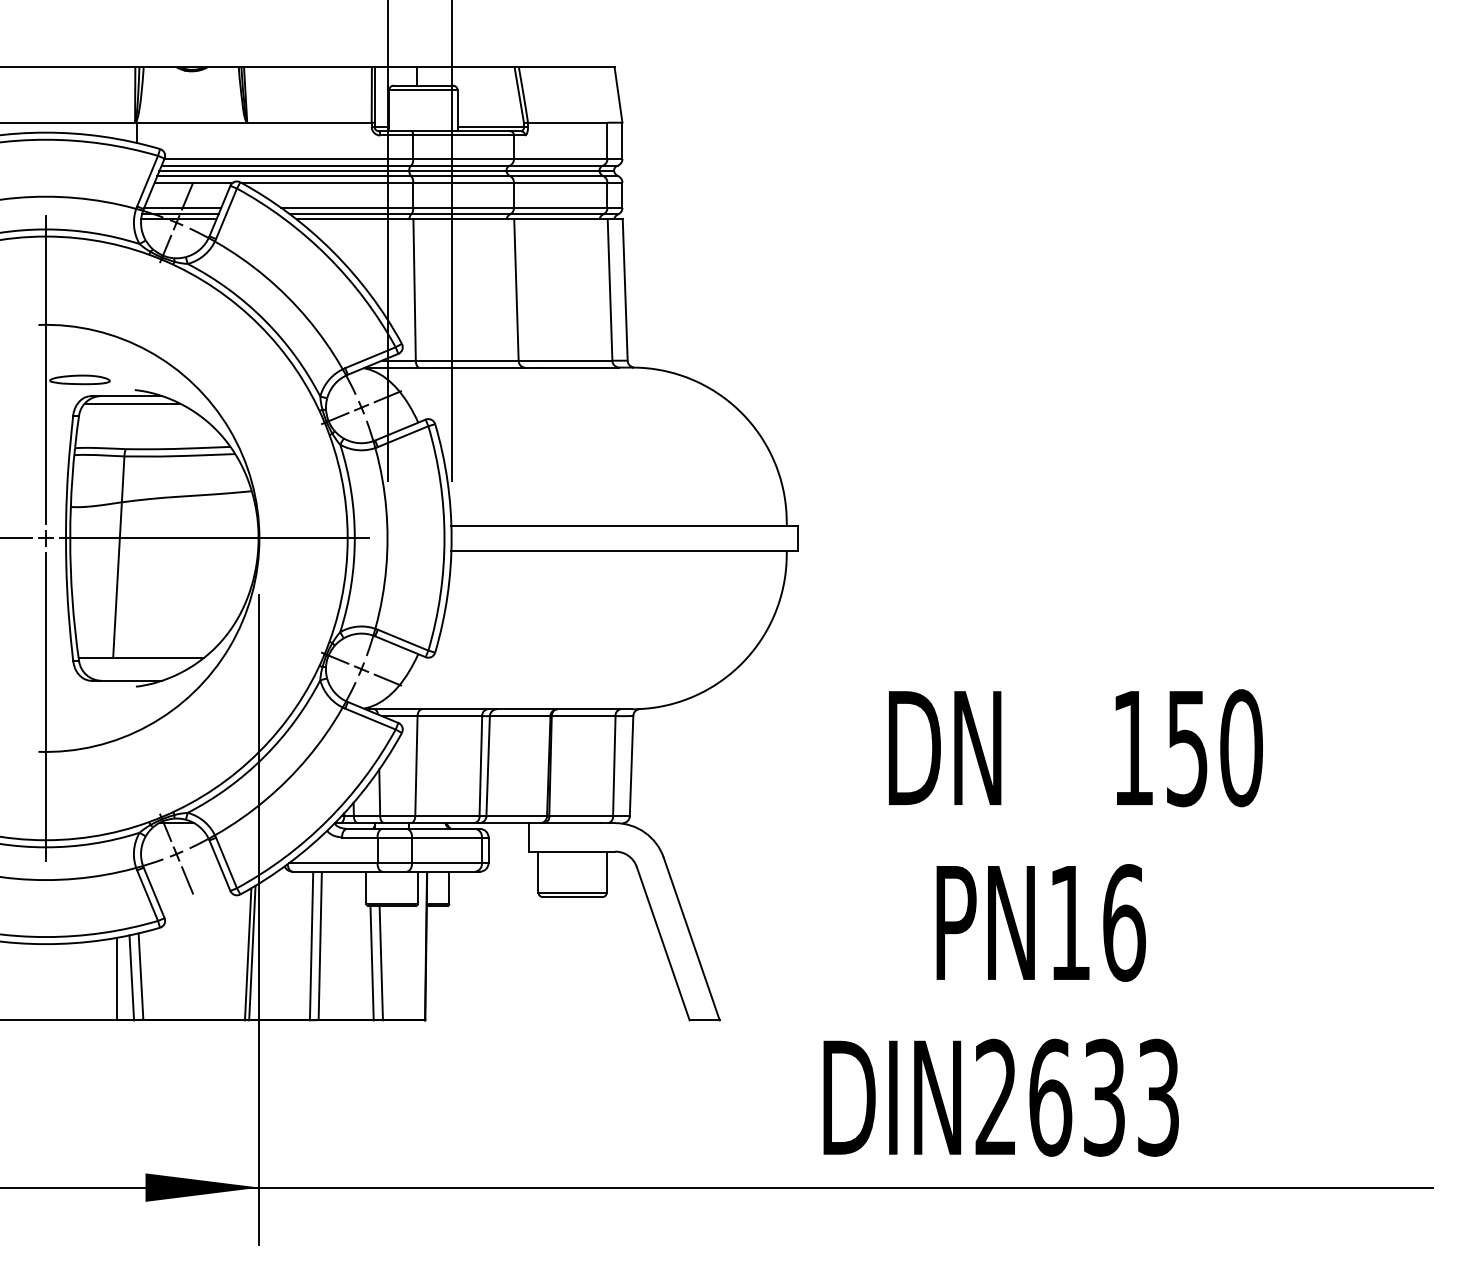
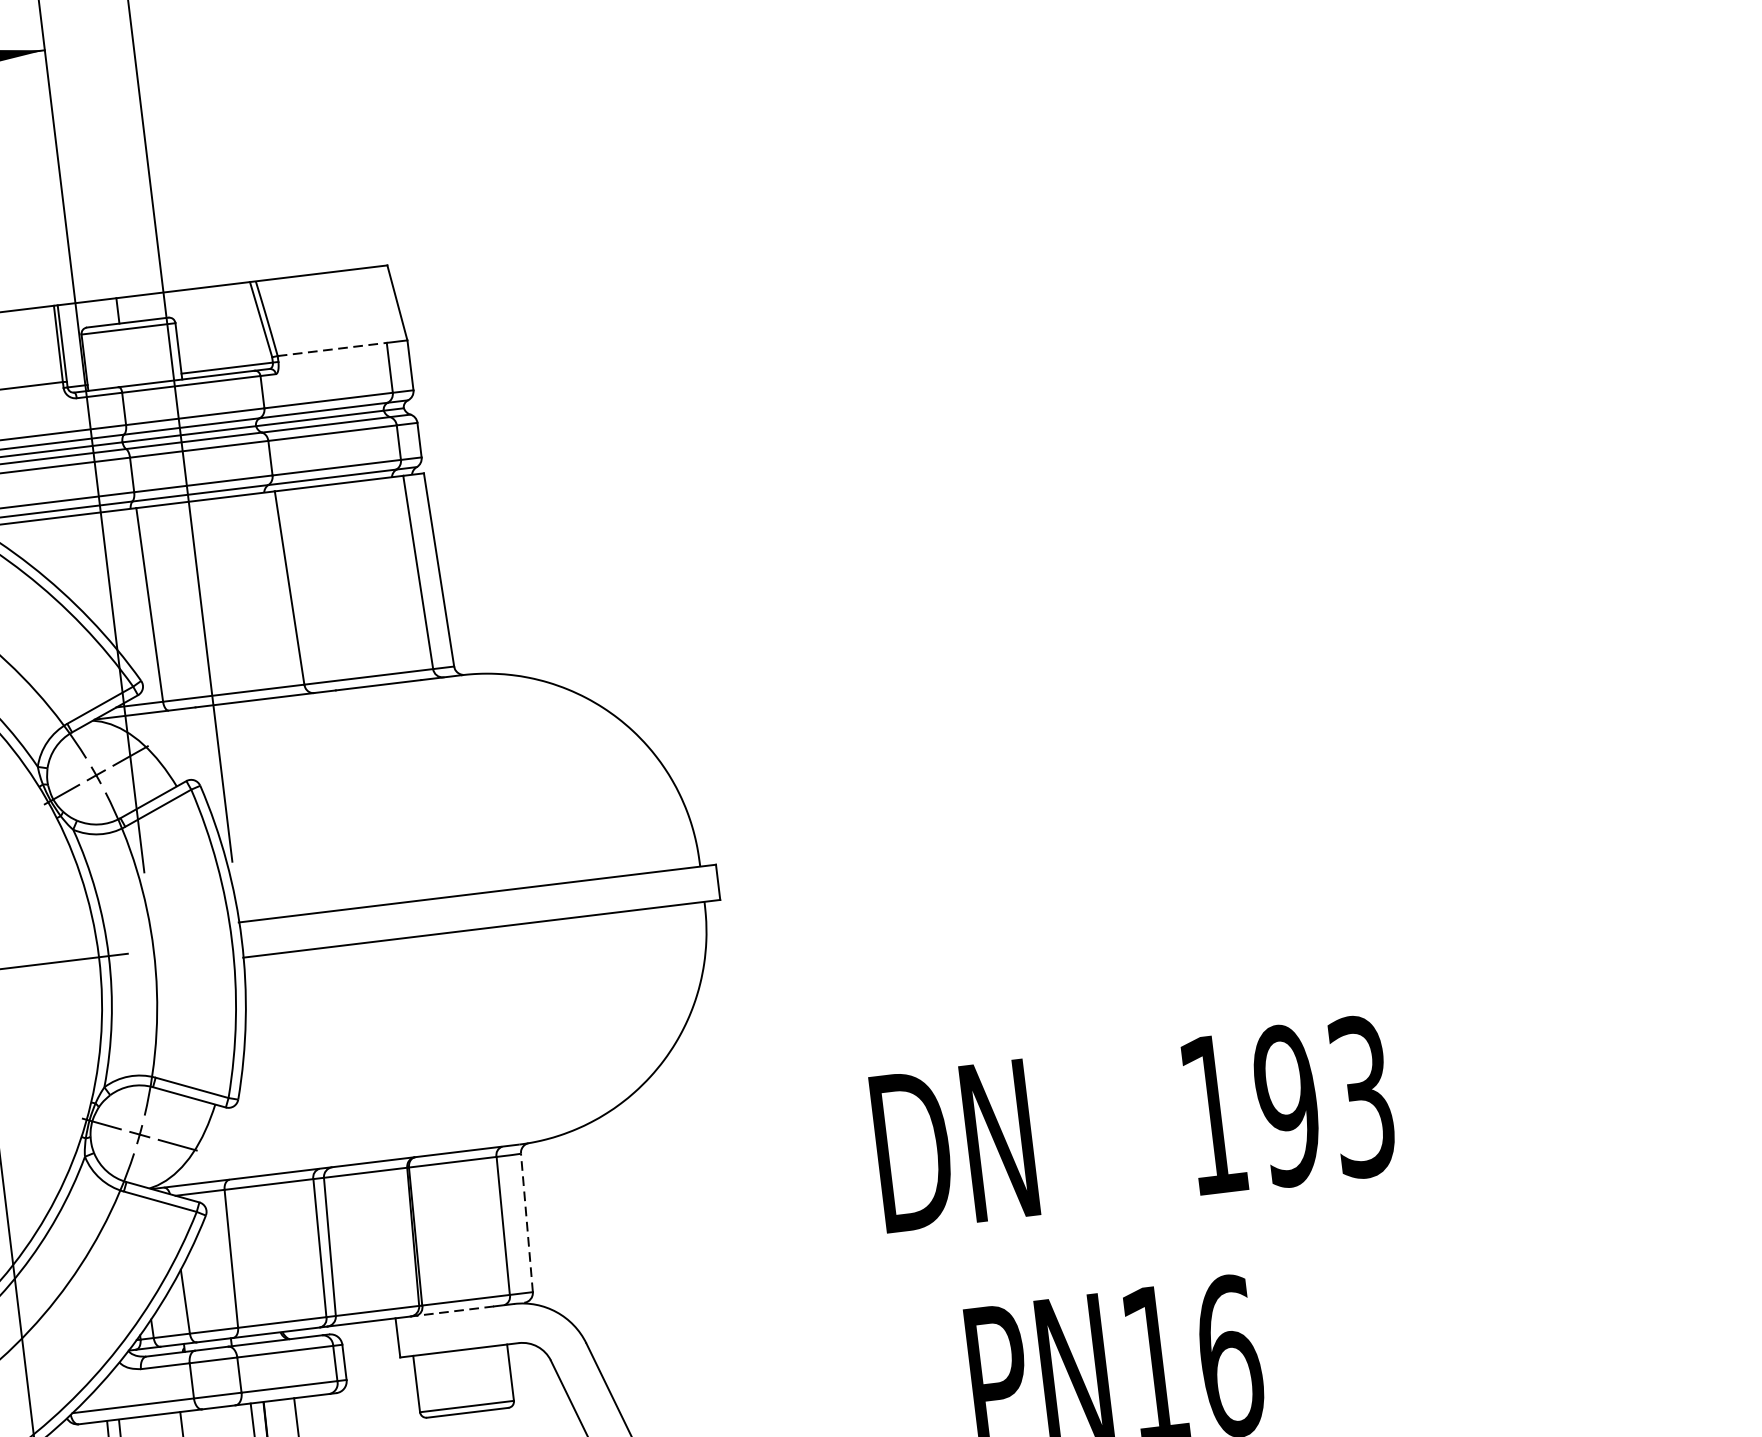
line: (567, 122) -> (331, 349), solid -> dashed
text: (1213, 748) -> (1323, 1101), 150 -> 193
line: (631, 765) -> (526, 1222), solid -> dashed
line: (572, 823) -> (455, 1311), solid -> dashed

